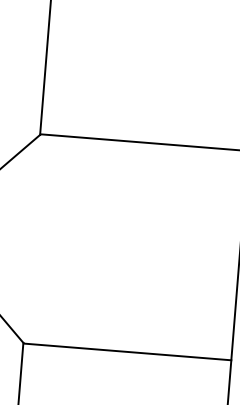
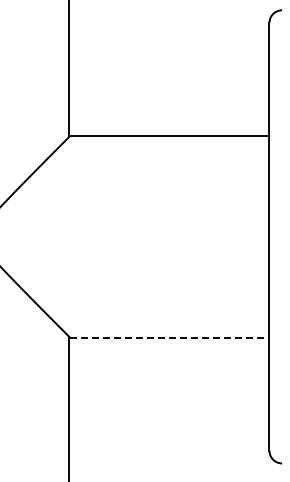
line: (127, 351) -> (169, 337), solid -> dashed

